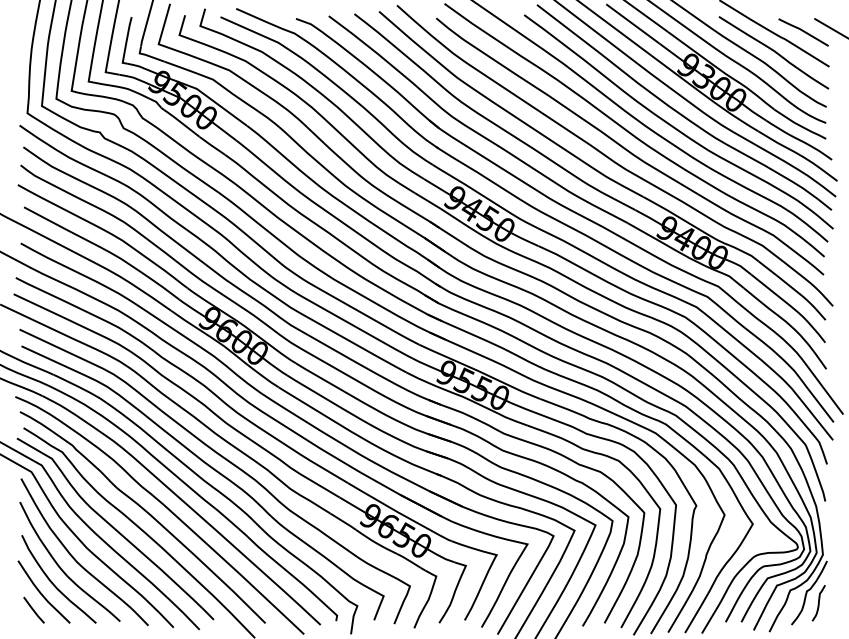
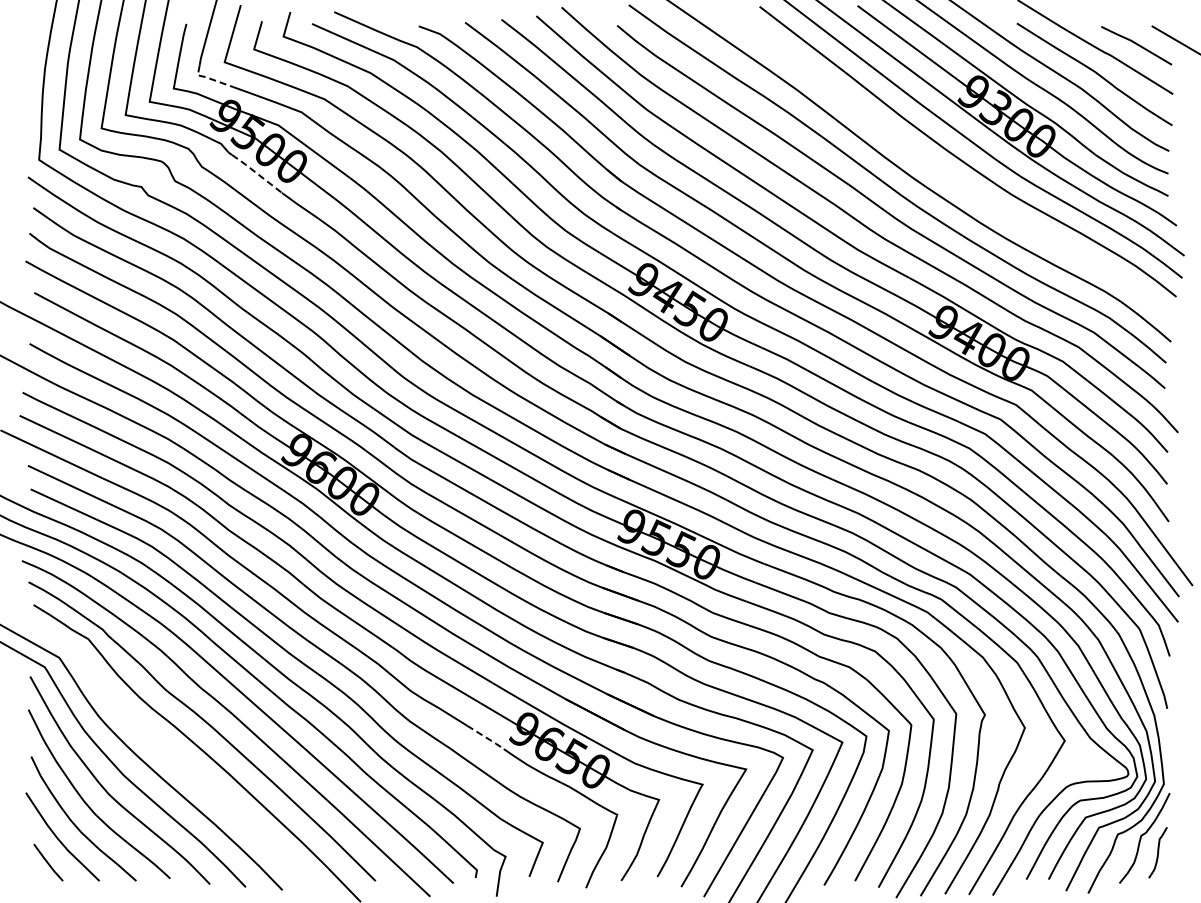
line: (148, 55) -> (210, 78), solid -> dashed
line: (181, 122) -> (256, 172), solid -> dashed
curve: (674, 127) -> (954, 179), removed
line: (343, 521) -> (486, 737), solid -> dashed
curve: (115, 528) -> (163, 747), removed

